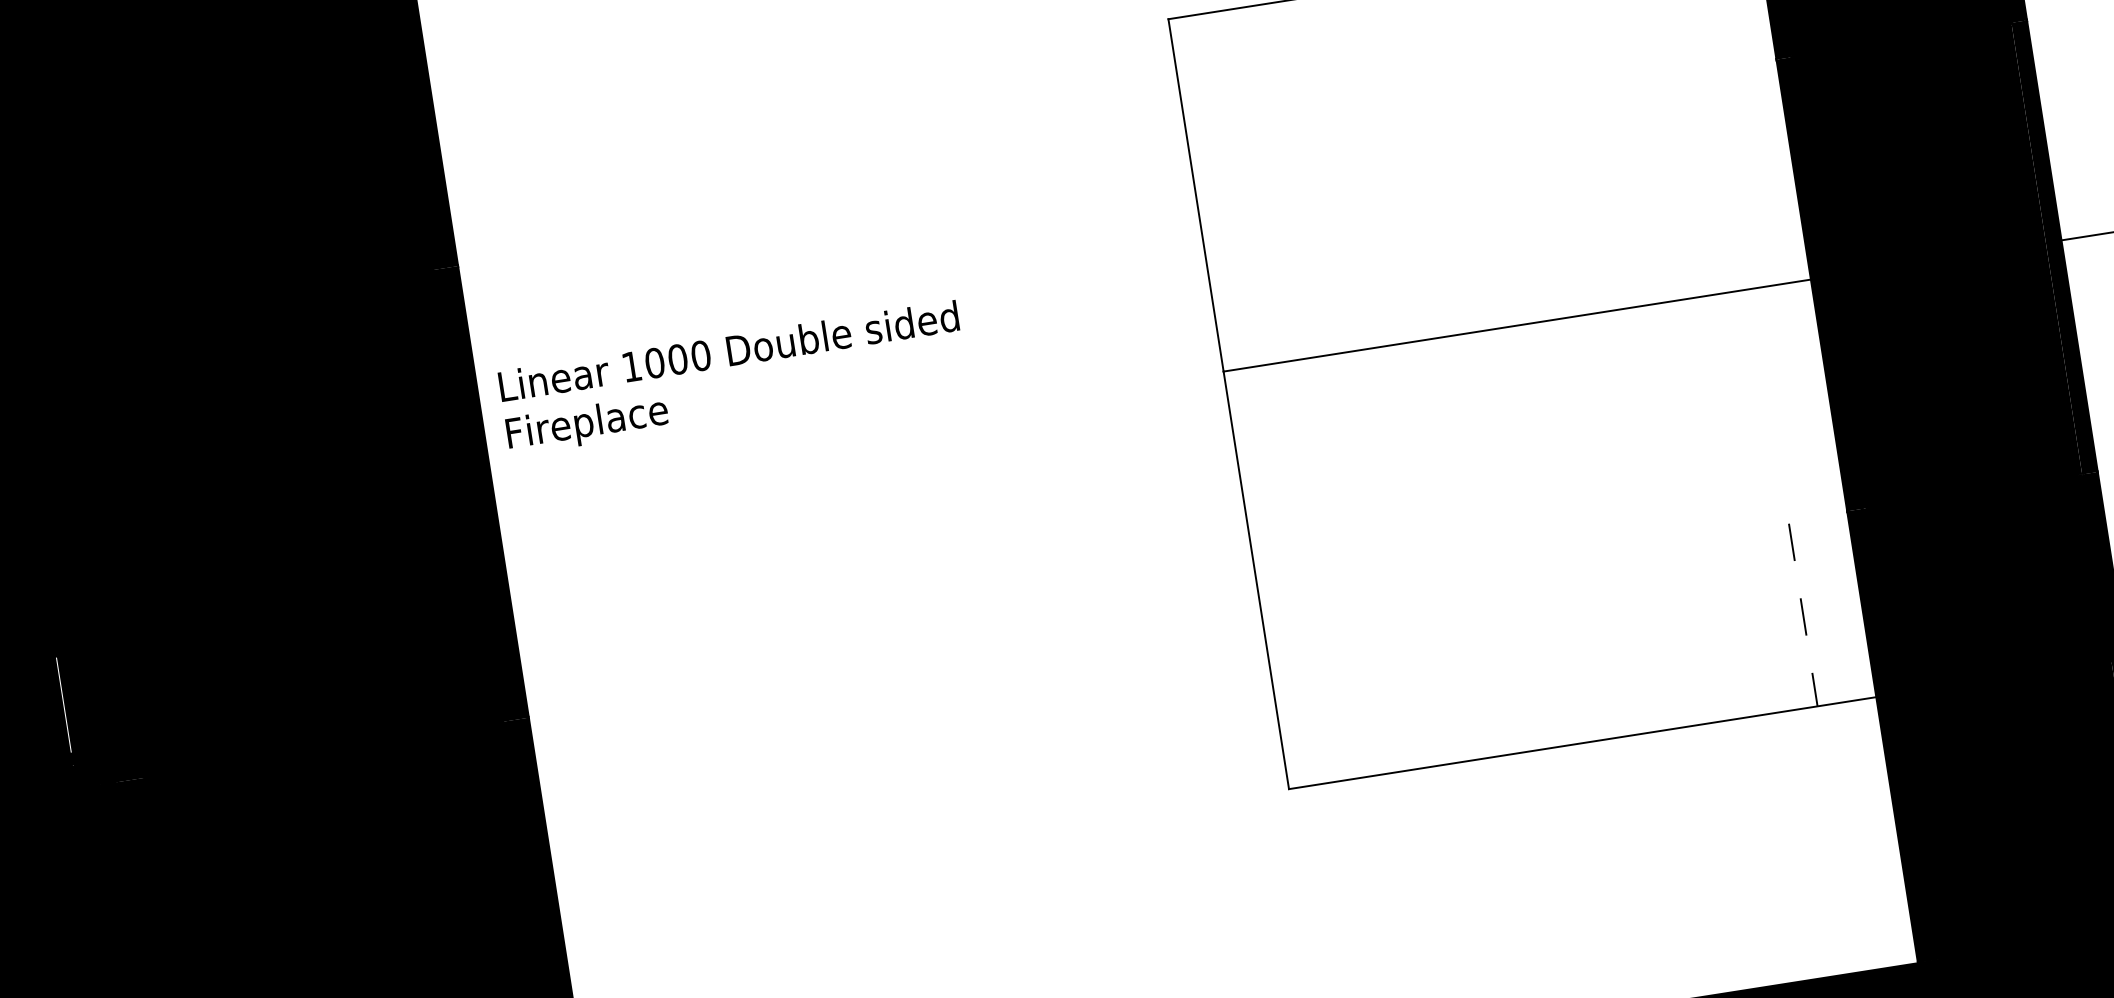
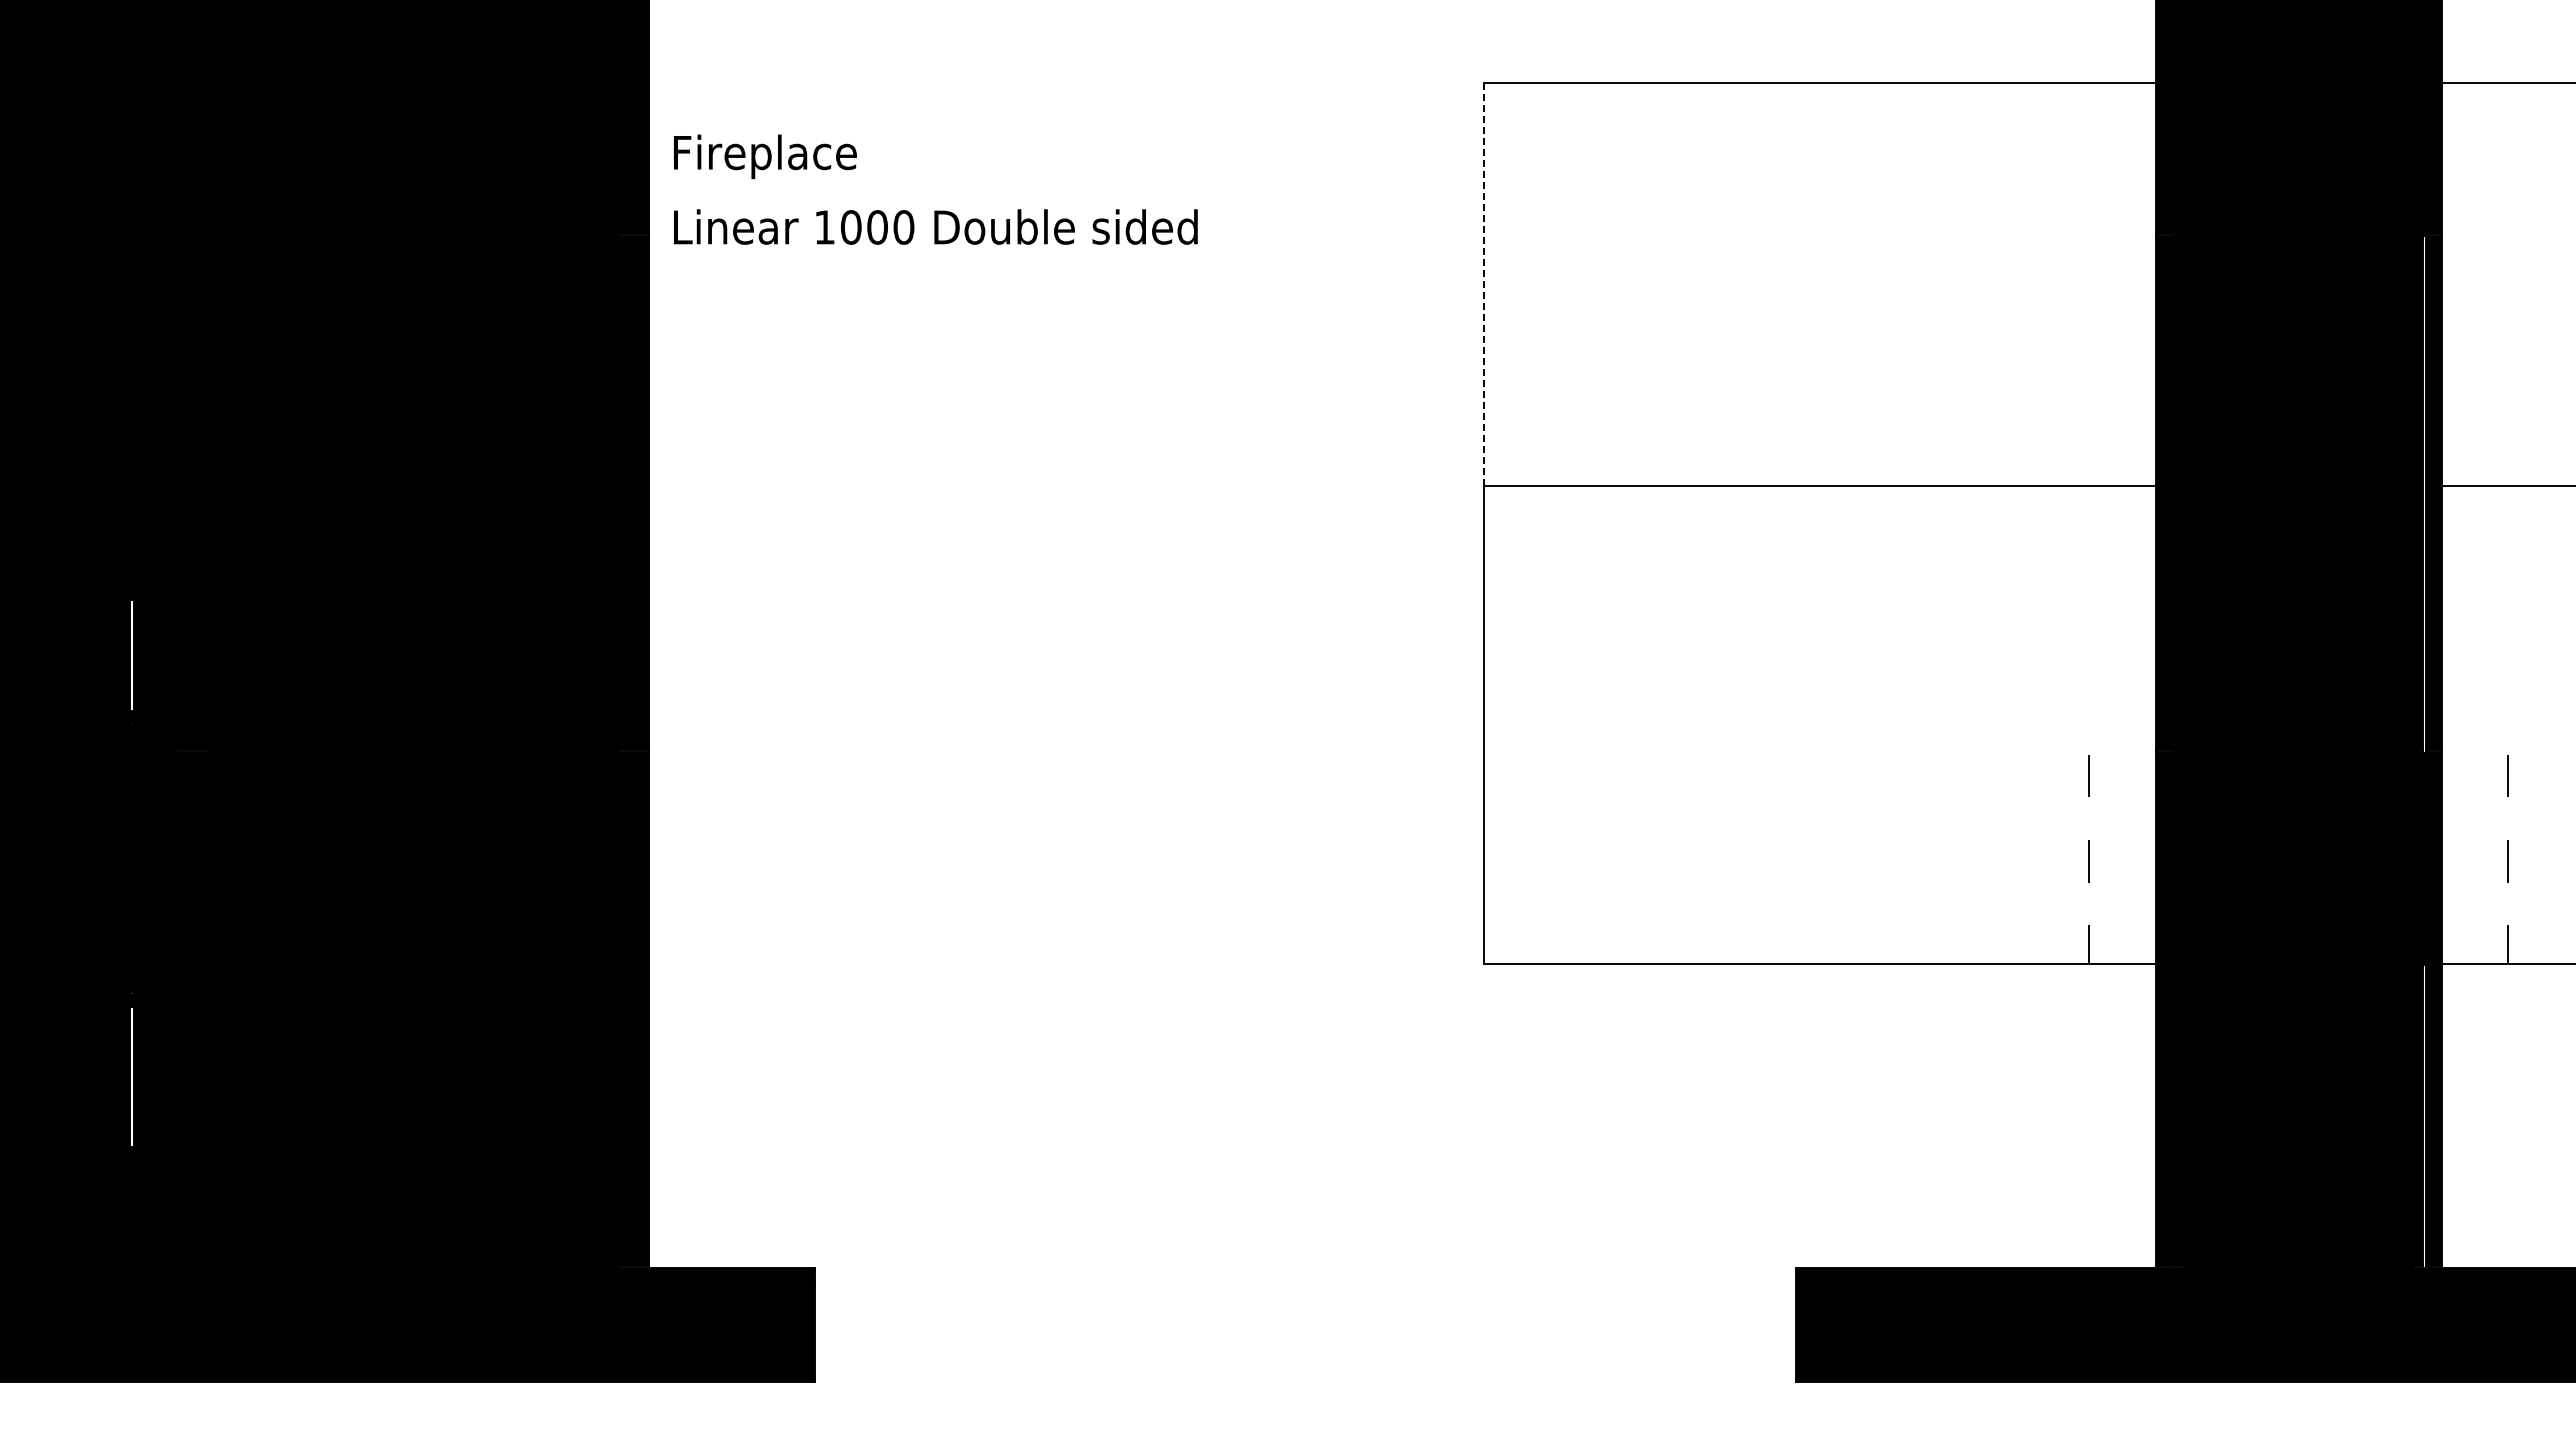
line: (1196, 195) -> (1484, 285), solid -> dashed
text: (728, 350) -> (935, 226), moved
text: (587, 424) -> (765, 156), moved

